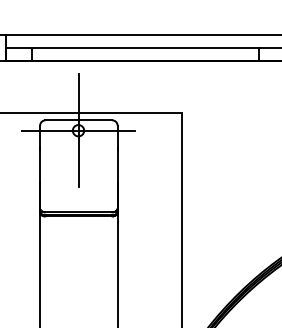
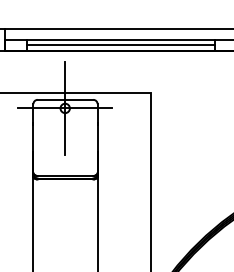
line: (145, 54) -> (120, 45), added

